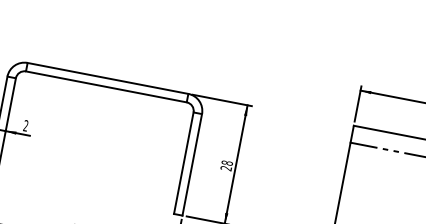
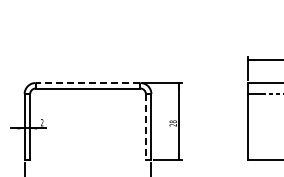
line: (107, 79) -> (87, 83), solid -> dashed
line: (183, 163) -> (145, 127), solid -> dashed

